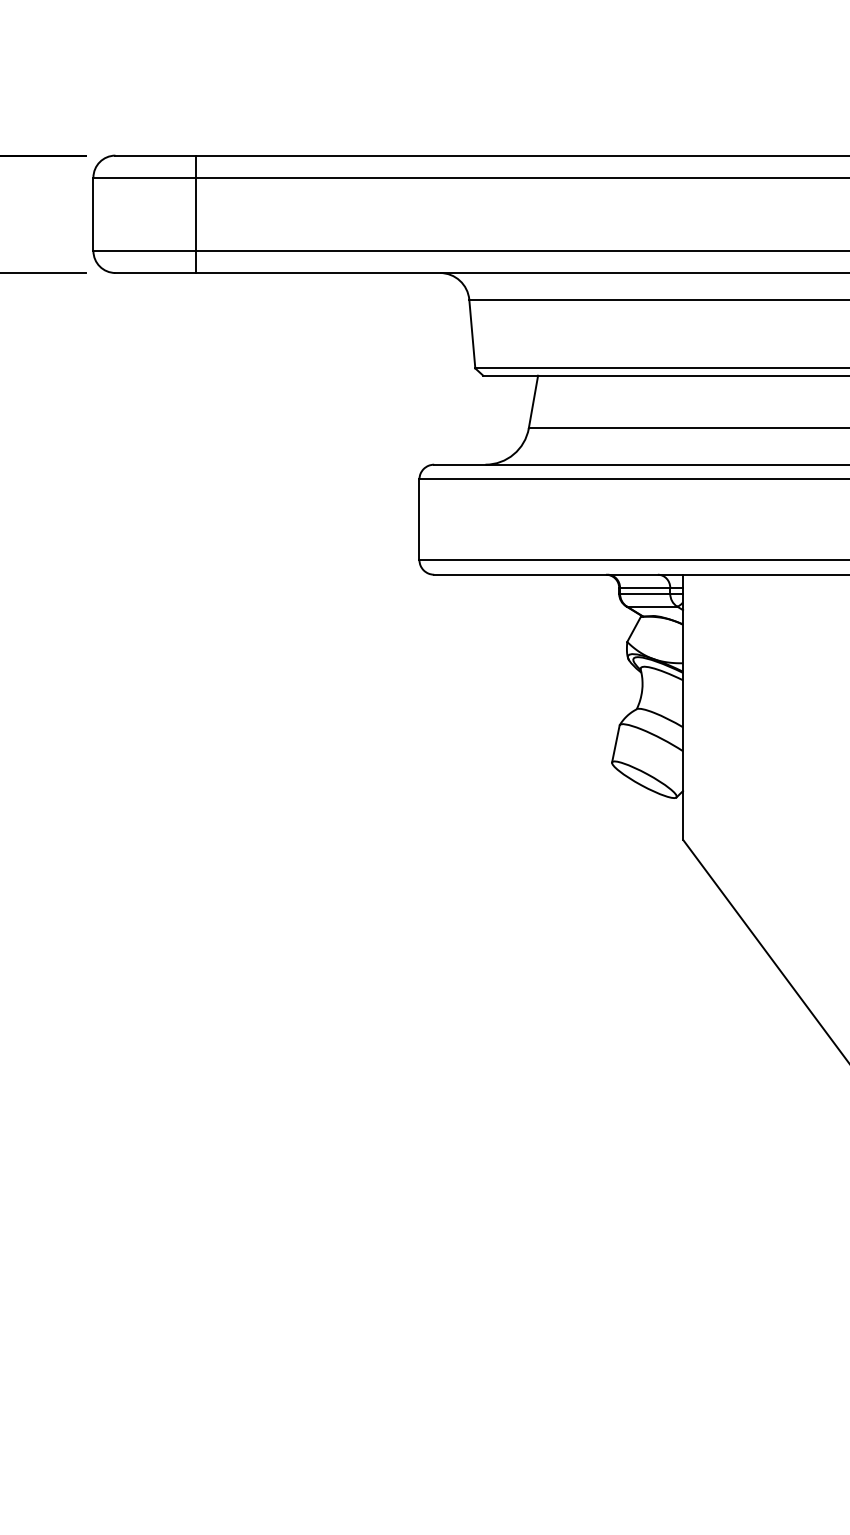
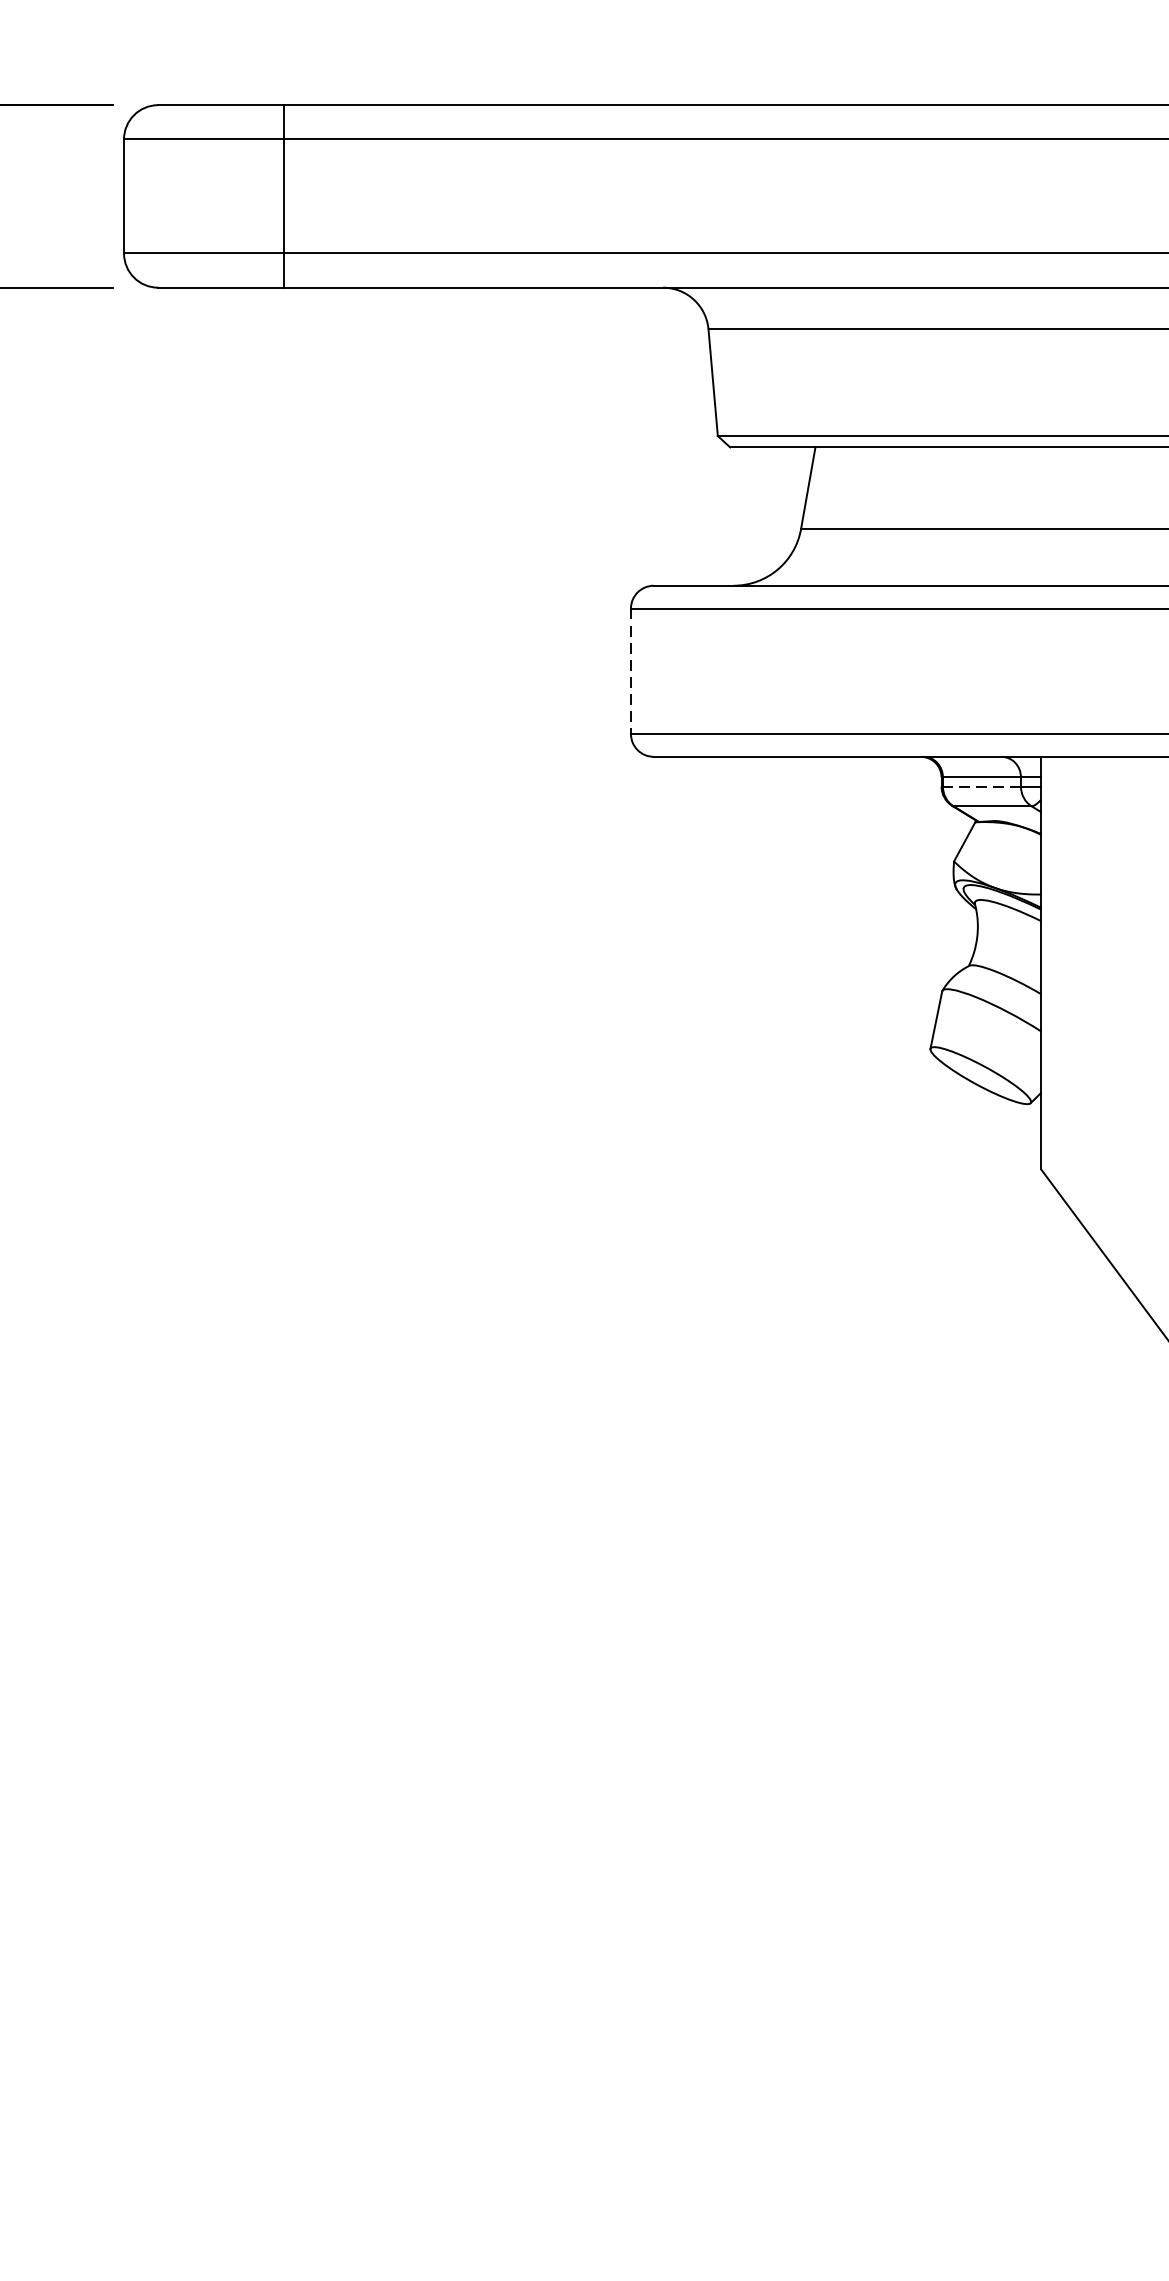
line: (419, 520) -> (631, 672), solid -> dashed
line: (644, 593) -> (980, 786), solid -> dashed

